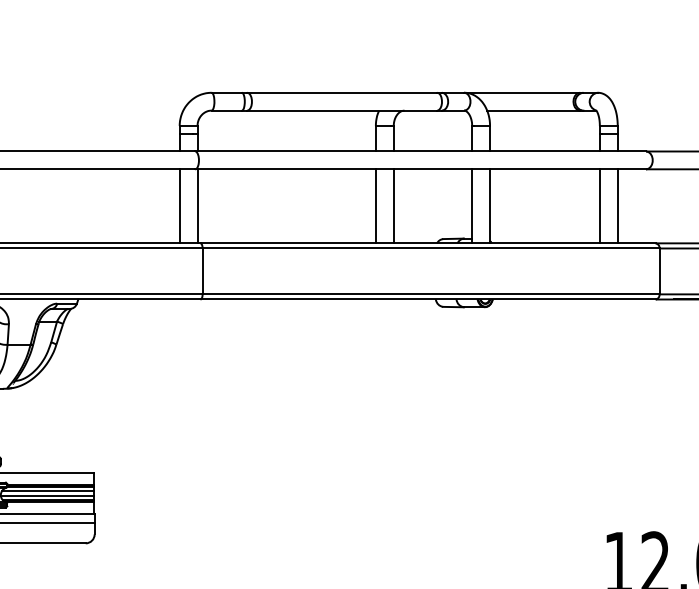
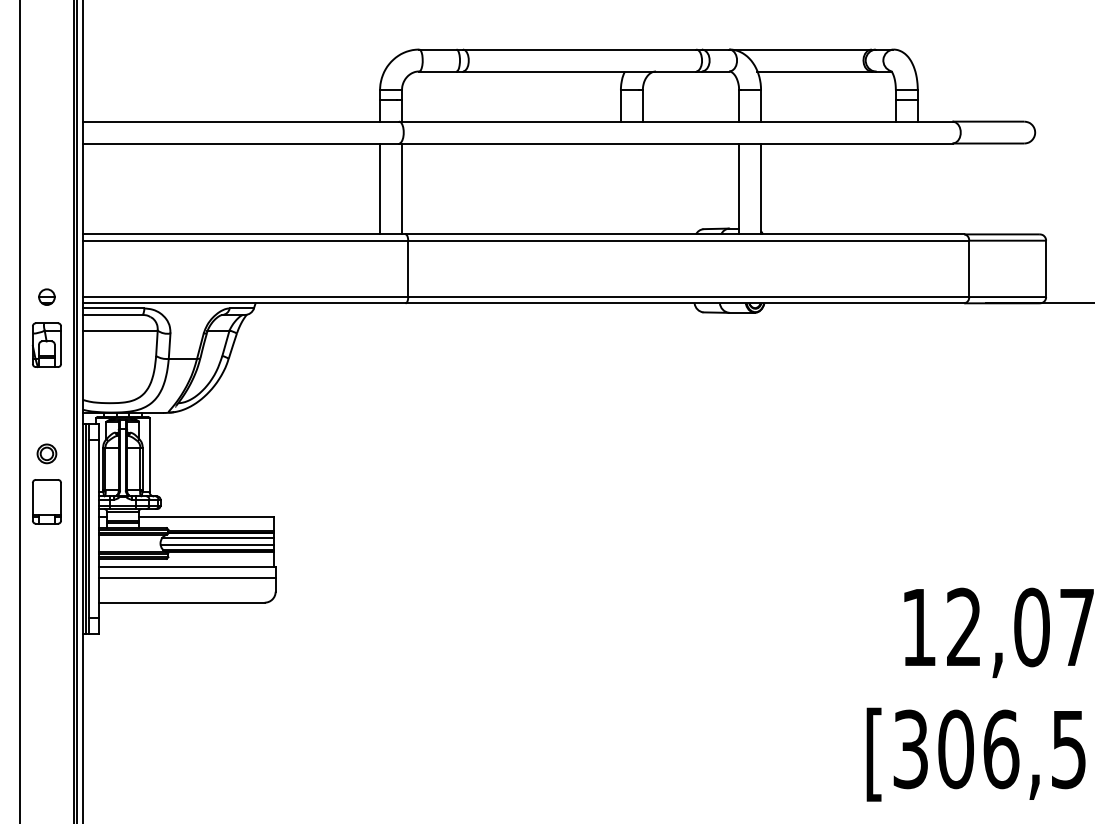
line: (375, 205) -> (620, 188), removed
line: (393, 205) -> (642, 188), removed
line: (599, 205) -> (895, 188), removed
line: (617, 205) -> (917, 188), removed

